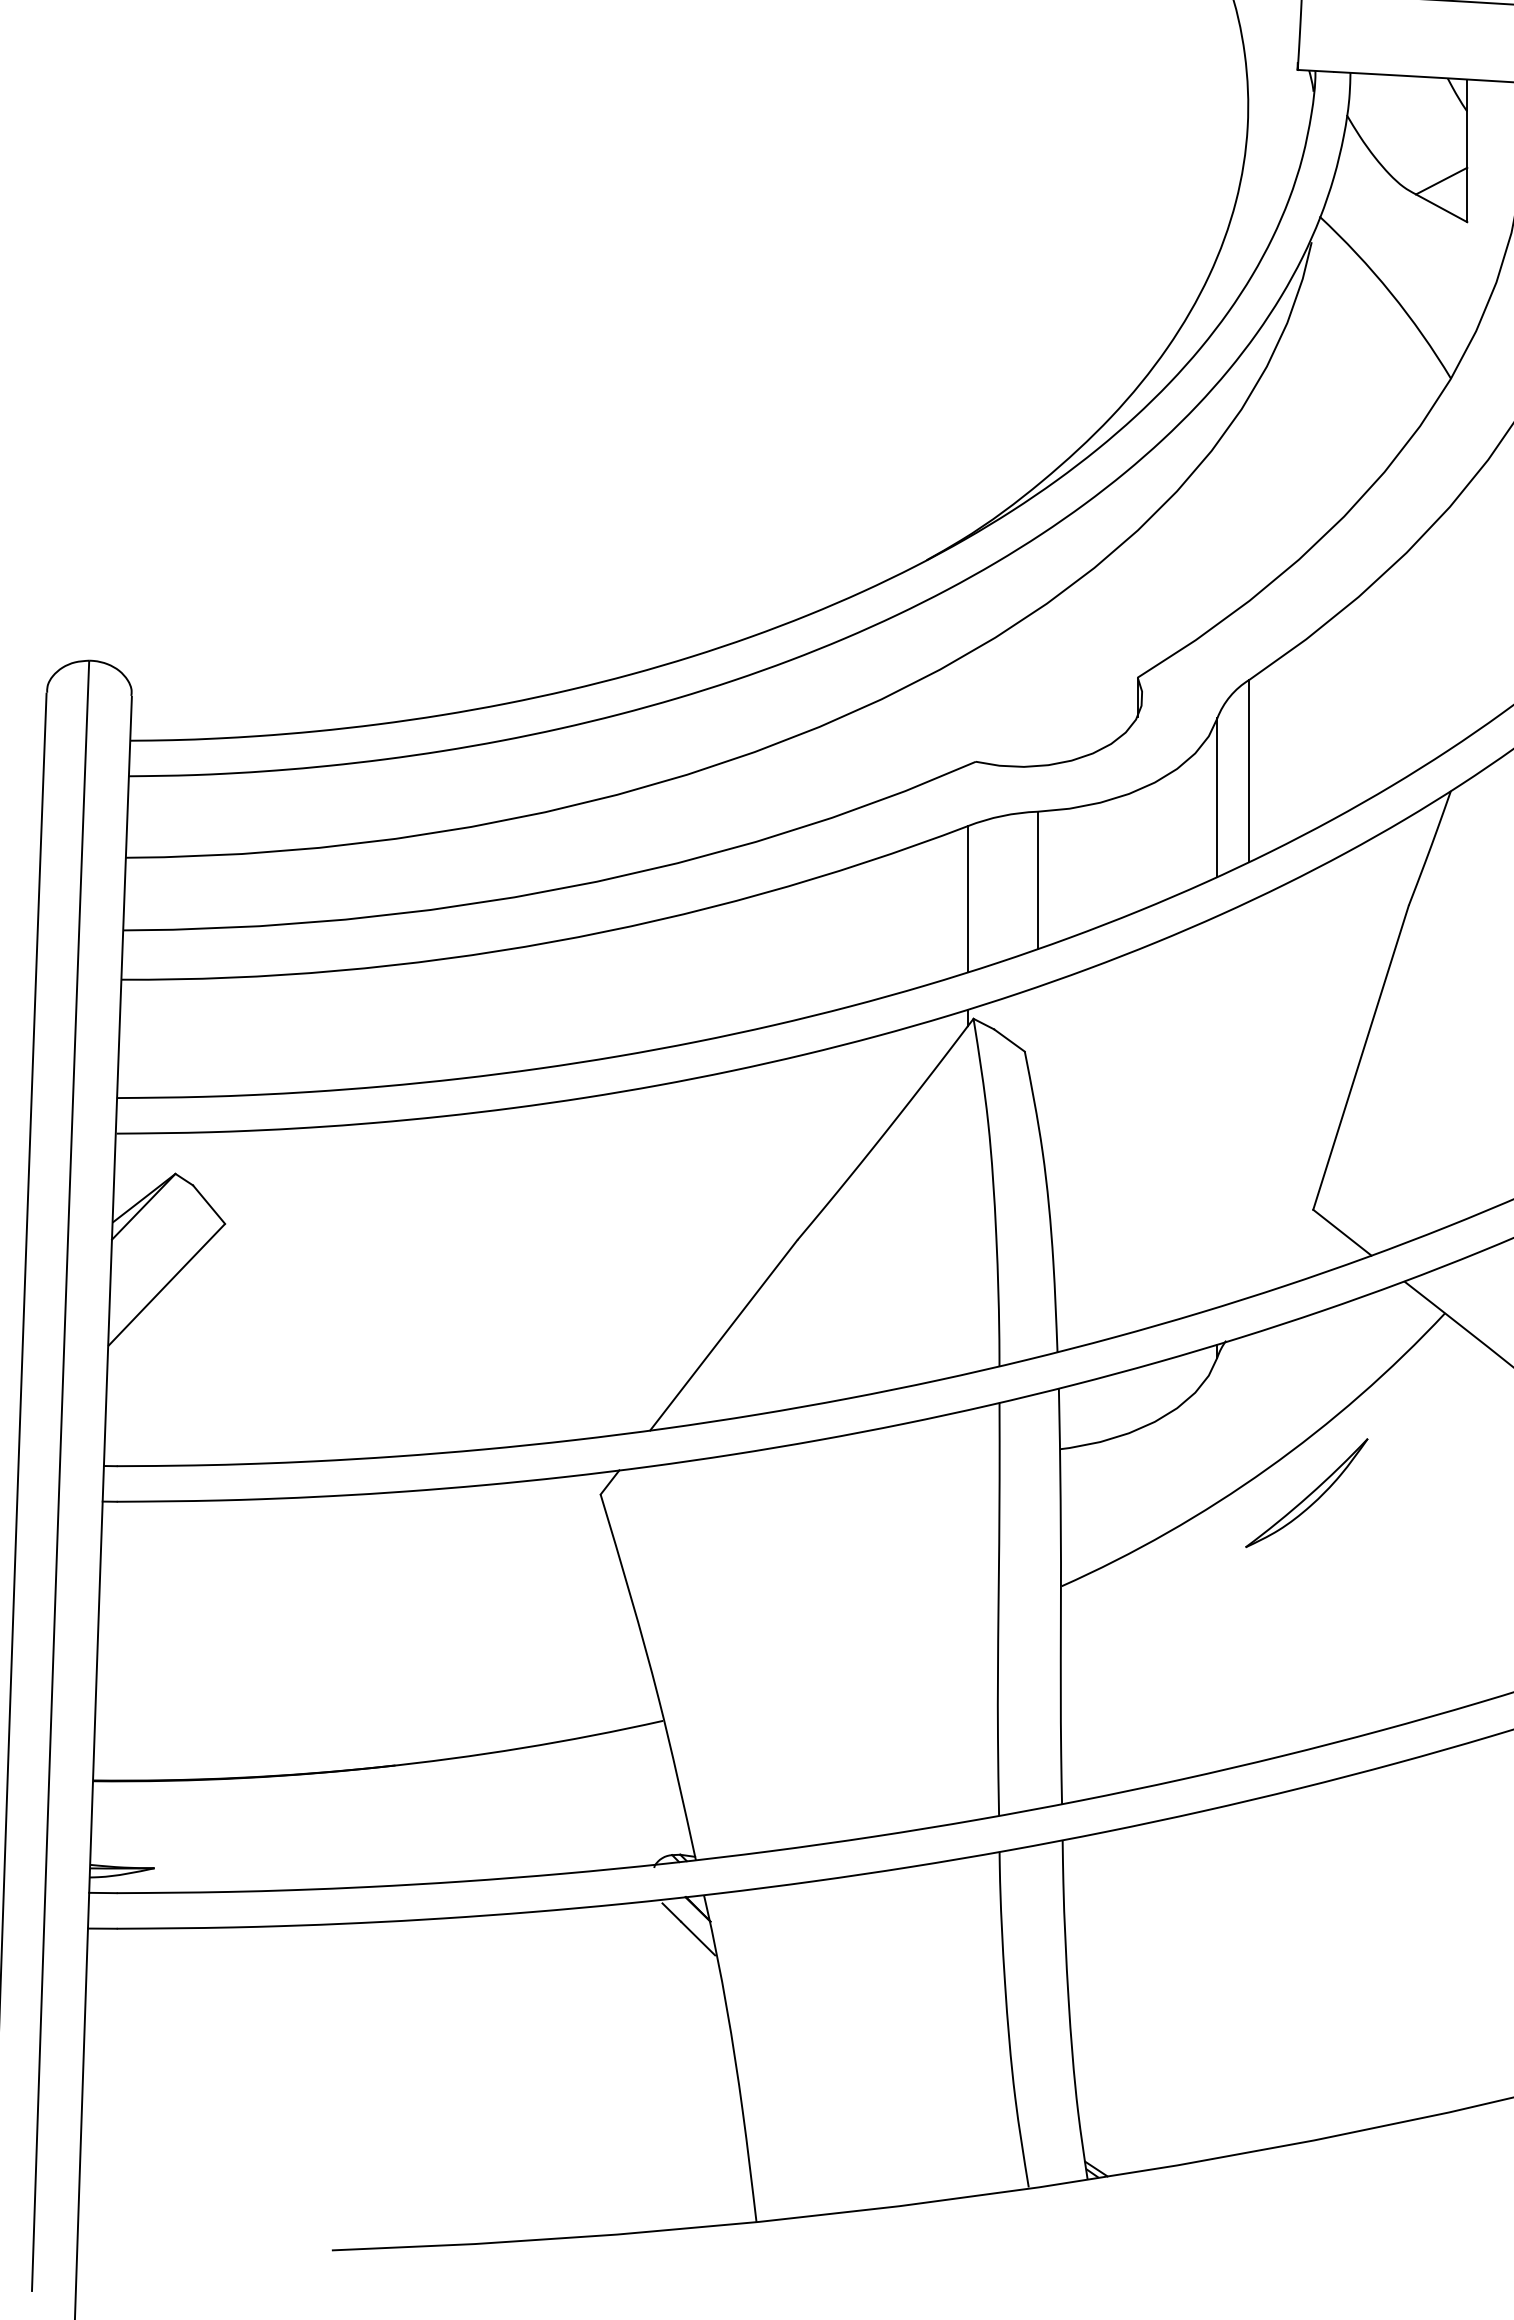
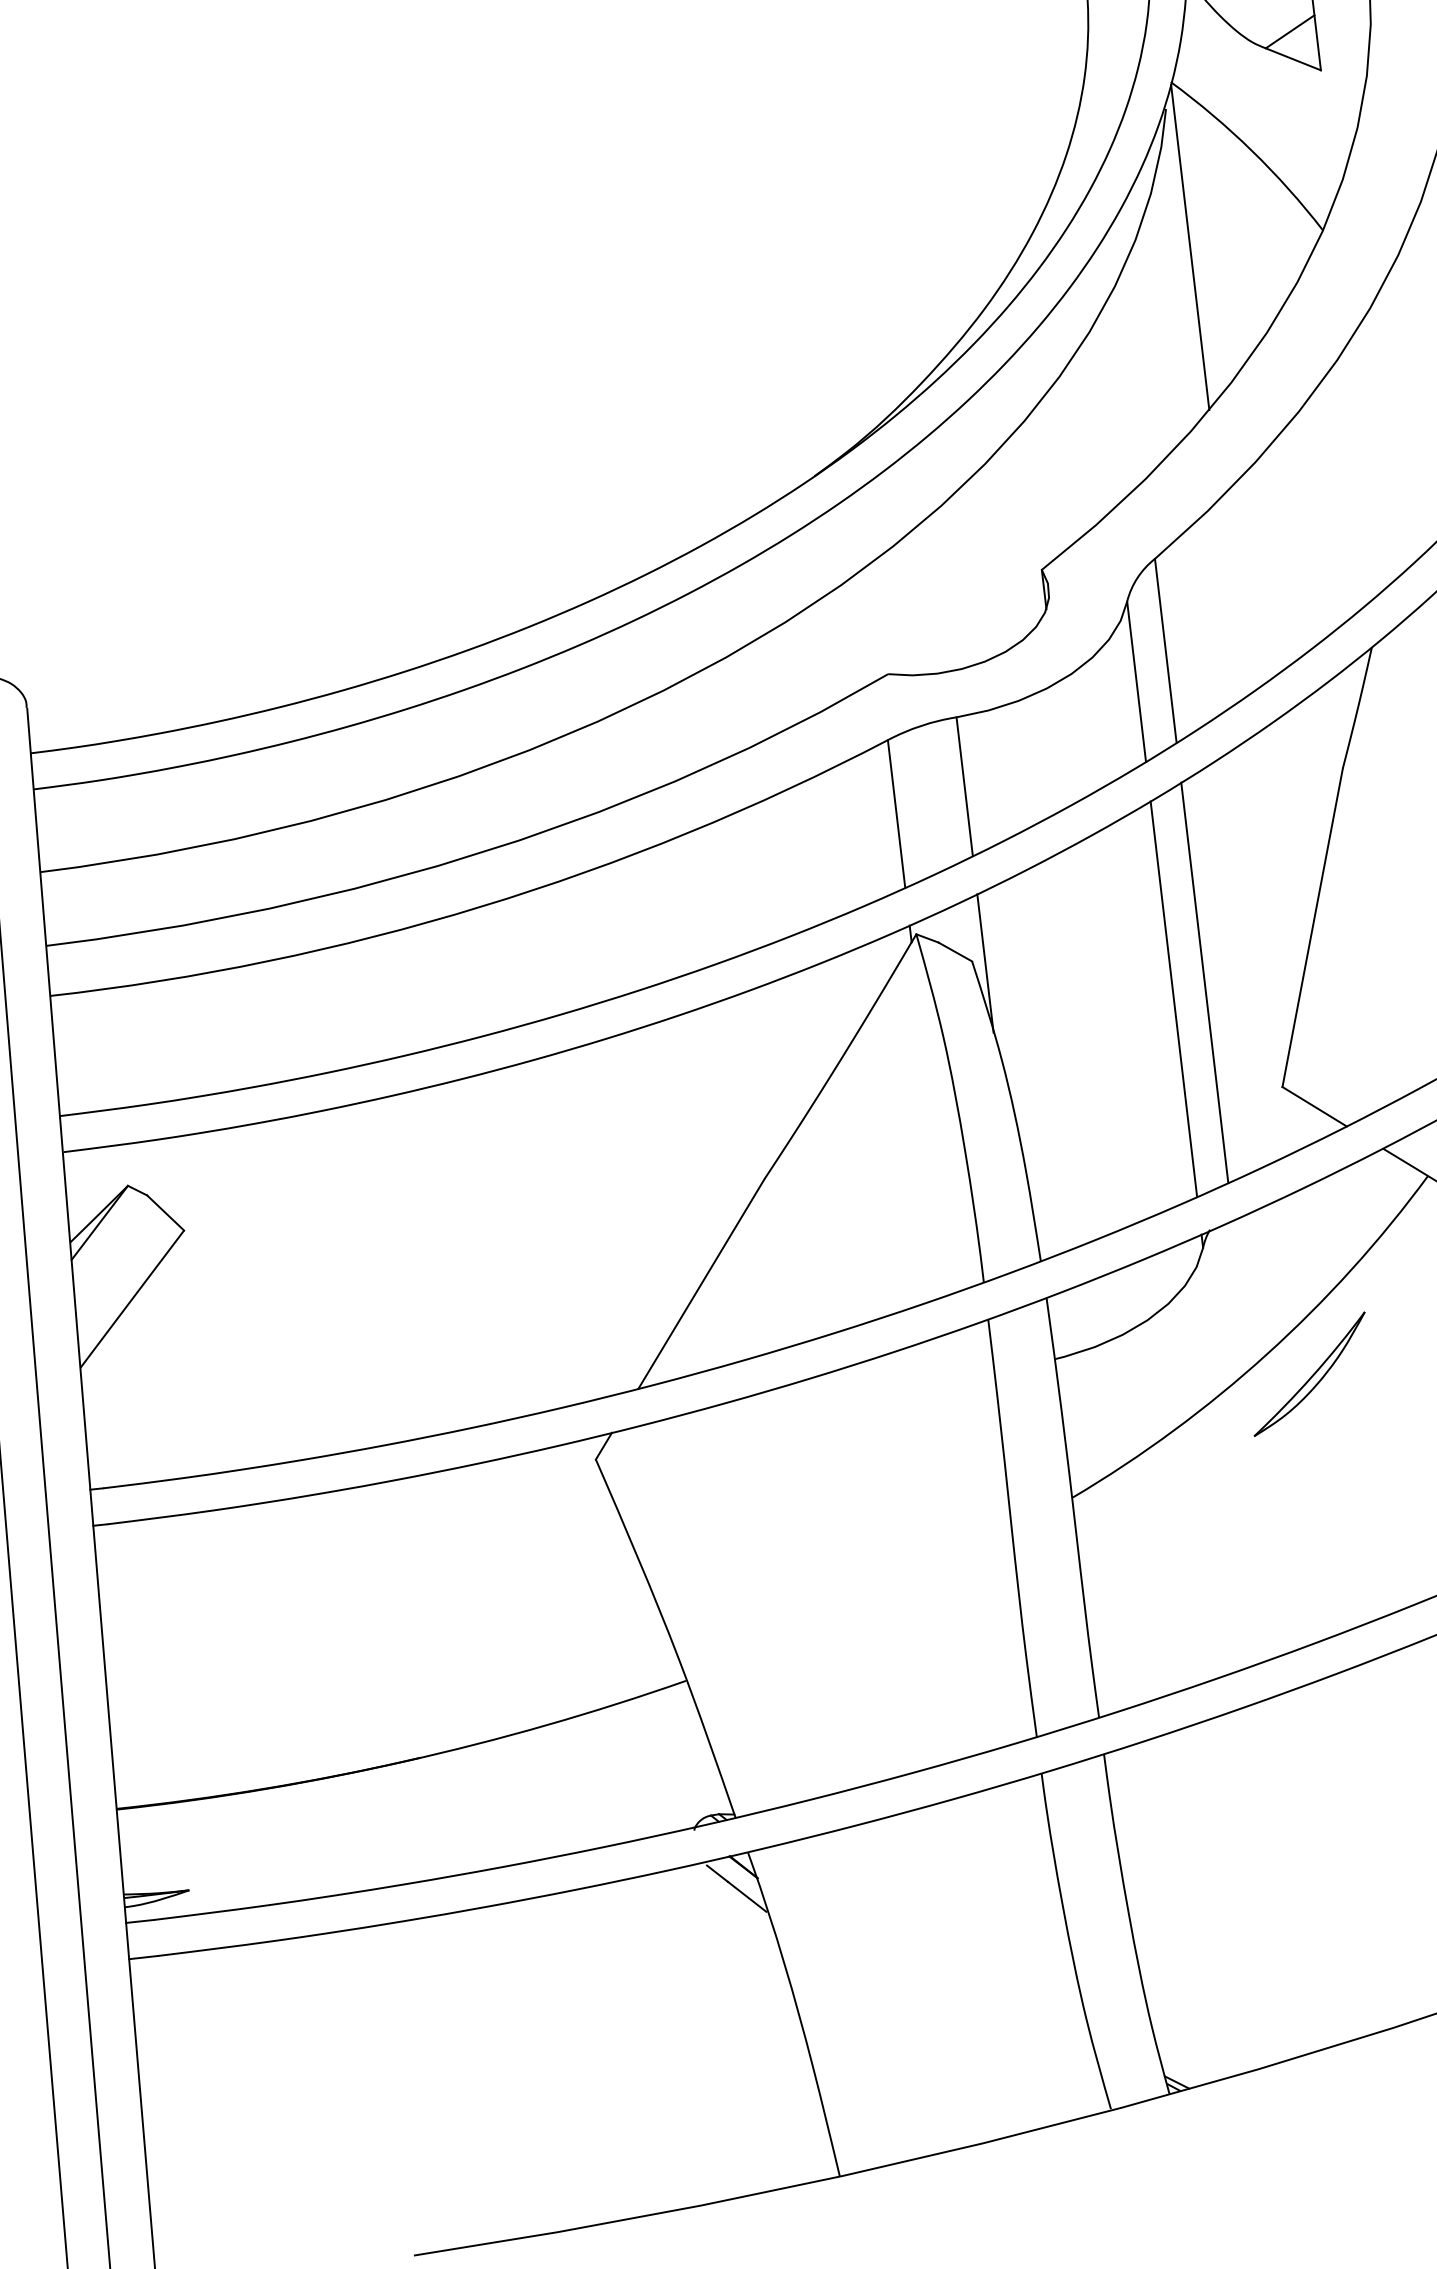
line: (1319, 379) -> (1190, 246), added
line: (1037, 1054) -> (985, 962), added
line: (1249, 1099) -> (1204, 983), added
line: (1217, 1111) -> (1173, 999), added

